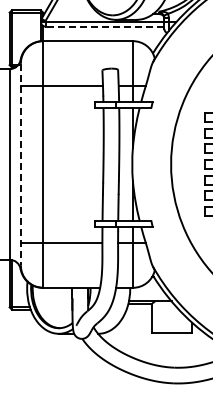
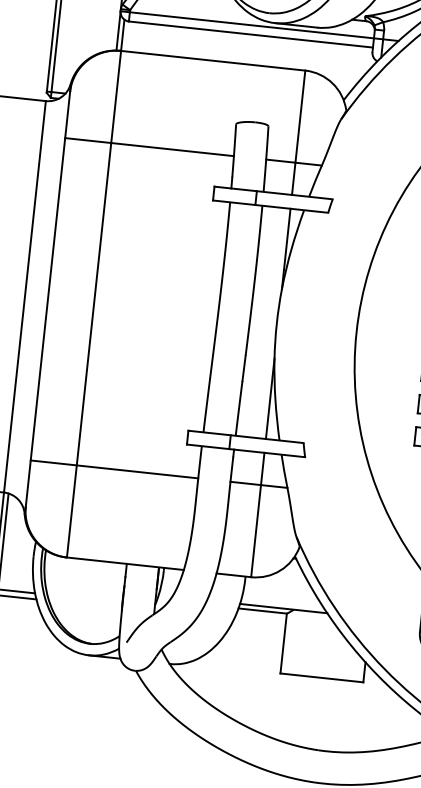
line: (104, 26) -> (250, 34), dashed -> solid
line: (20, 164) -> (47, 299), dashed -> solid

